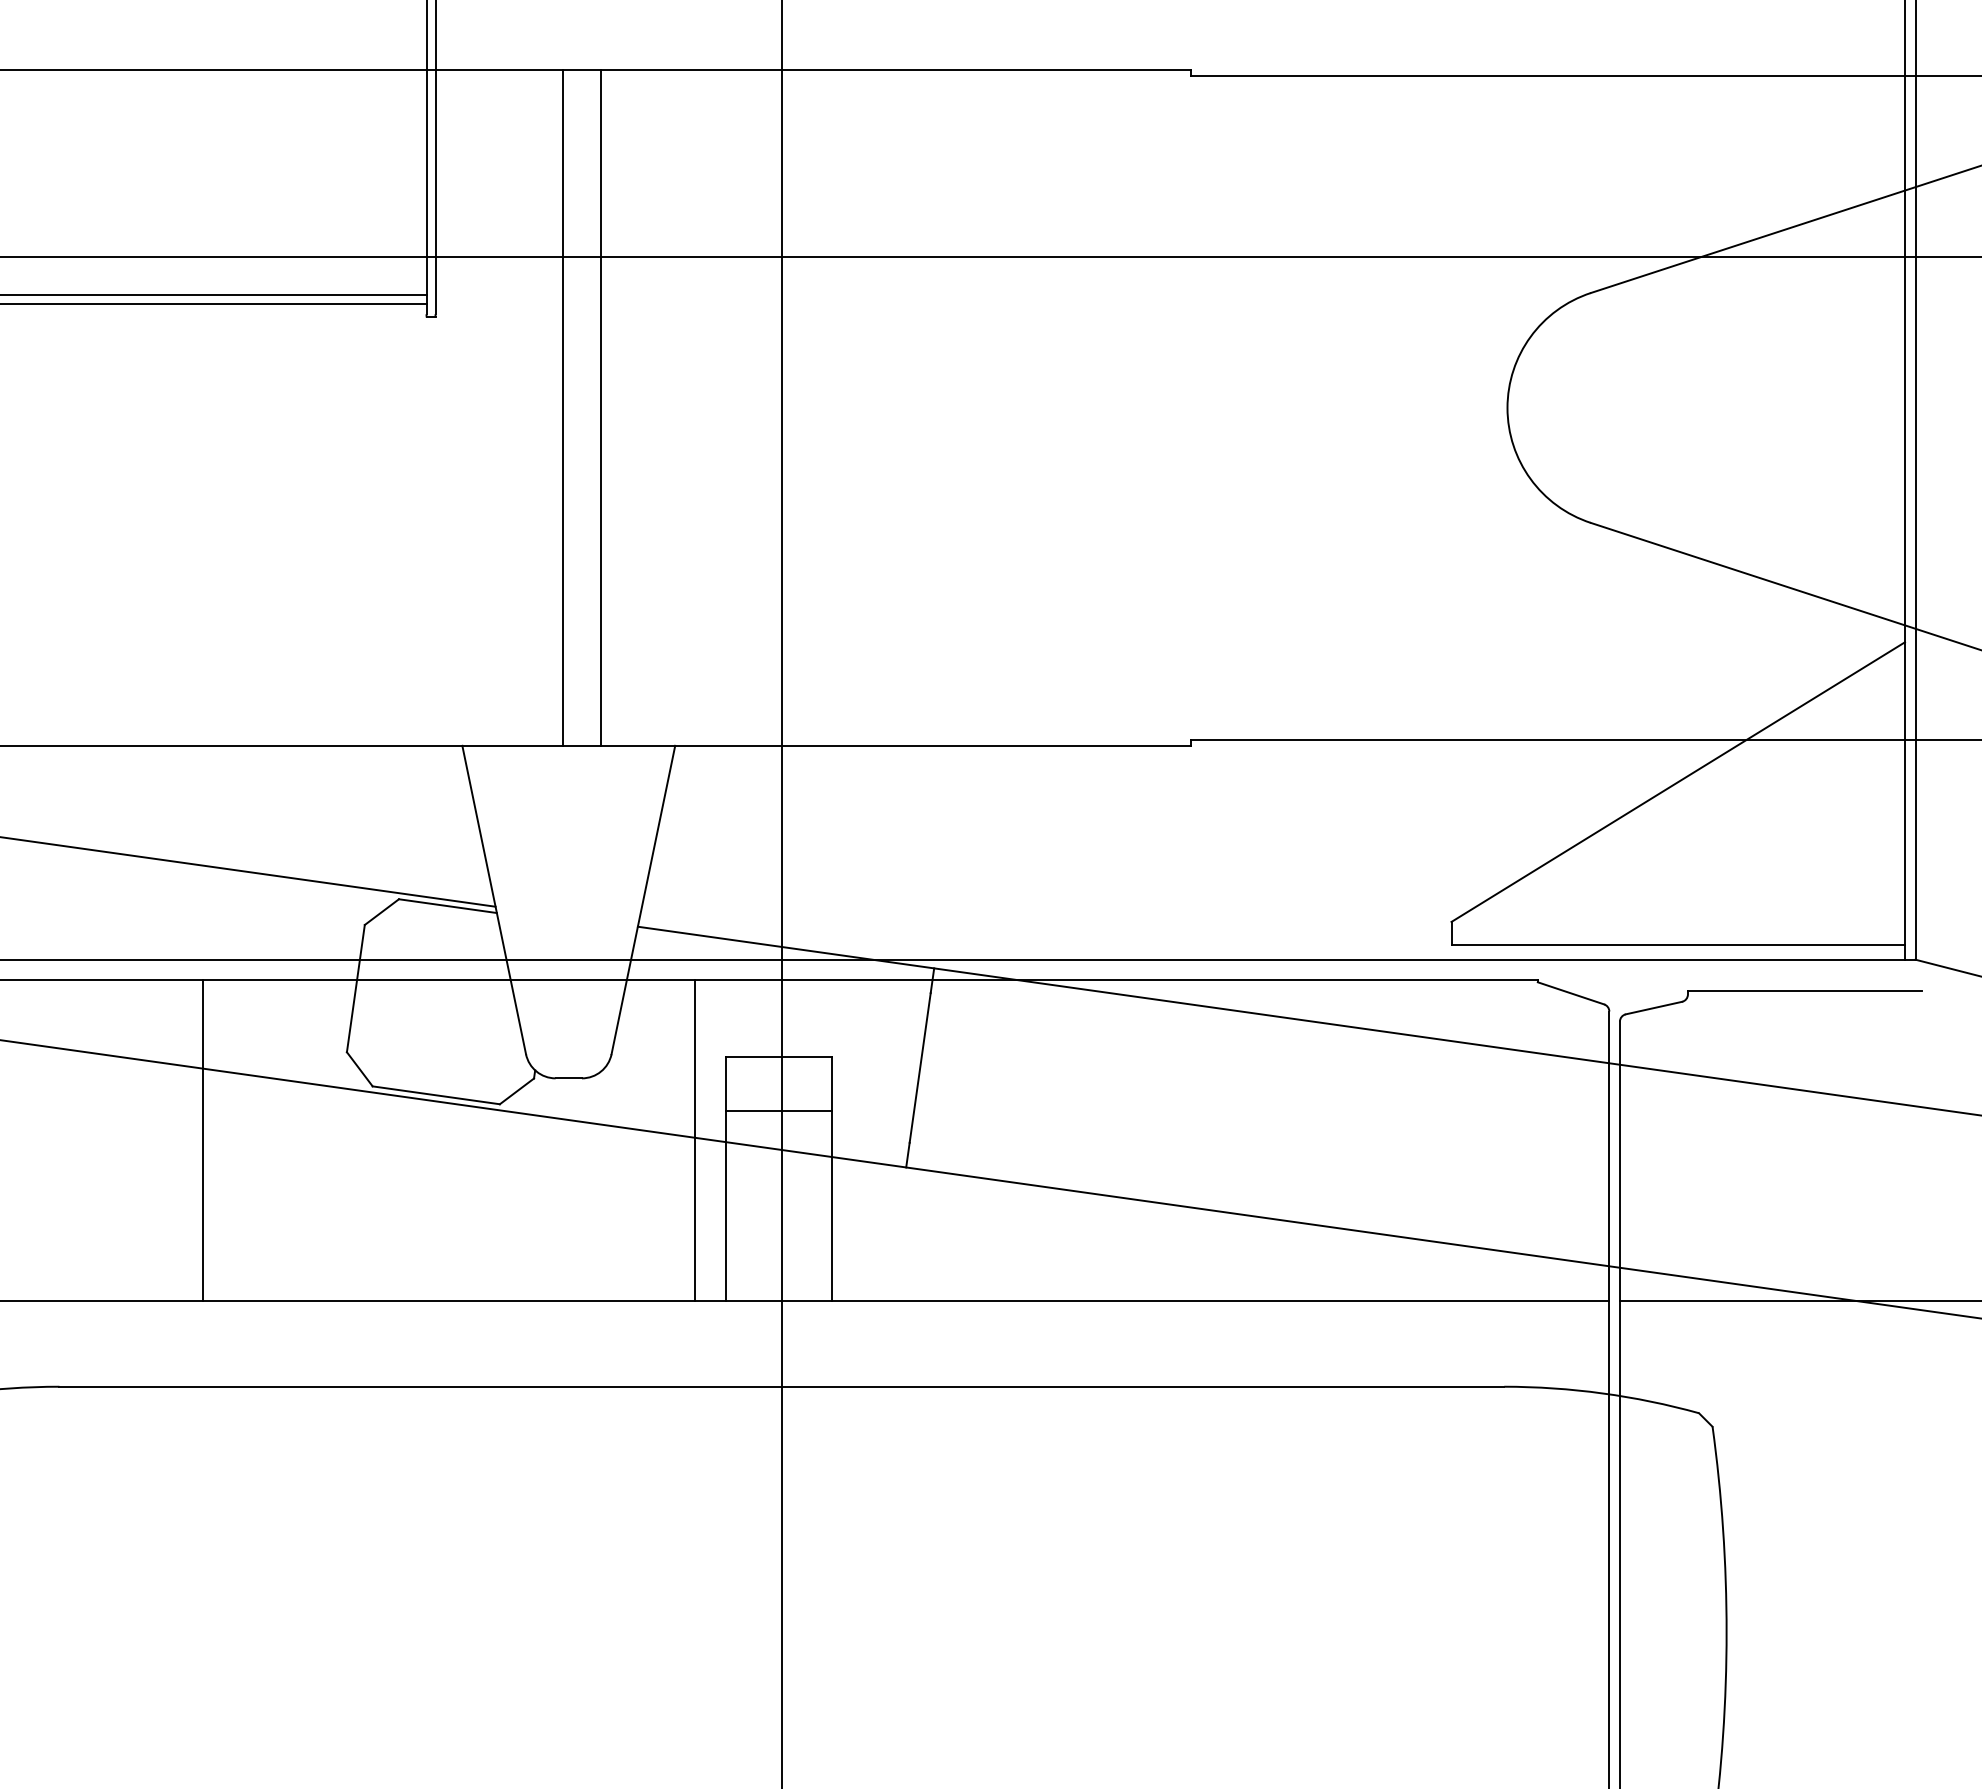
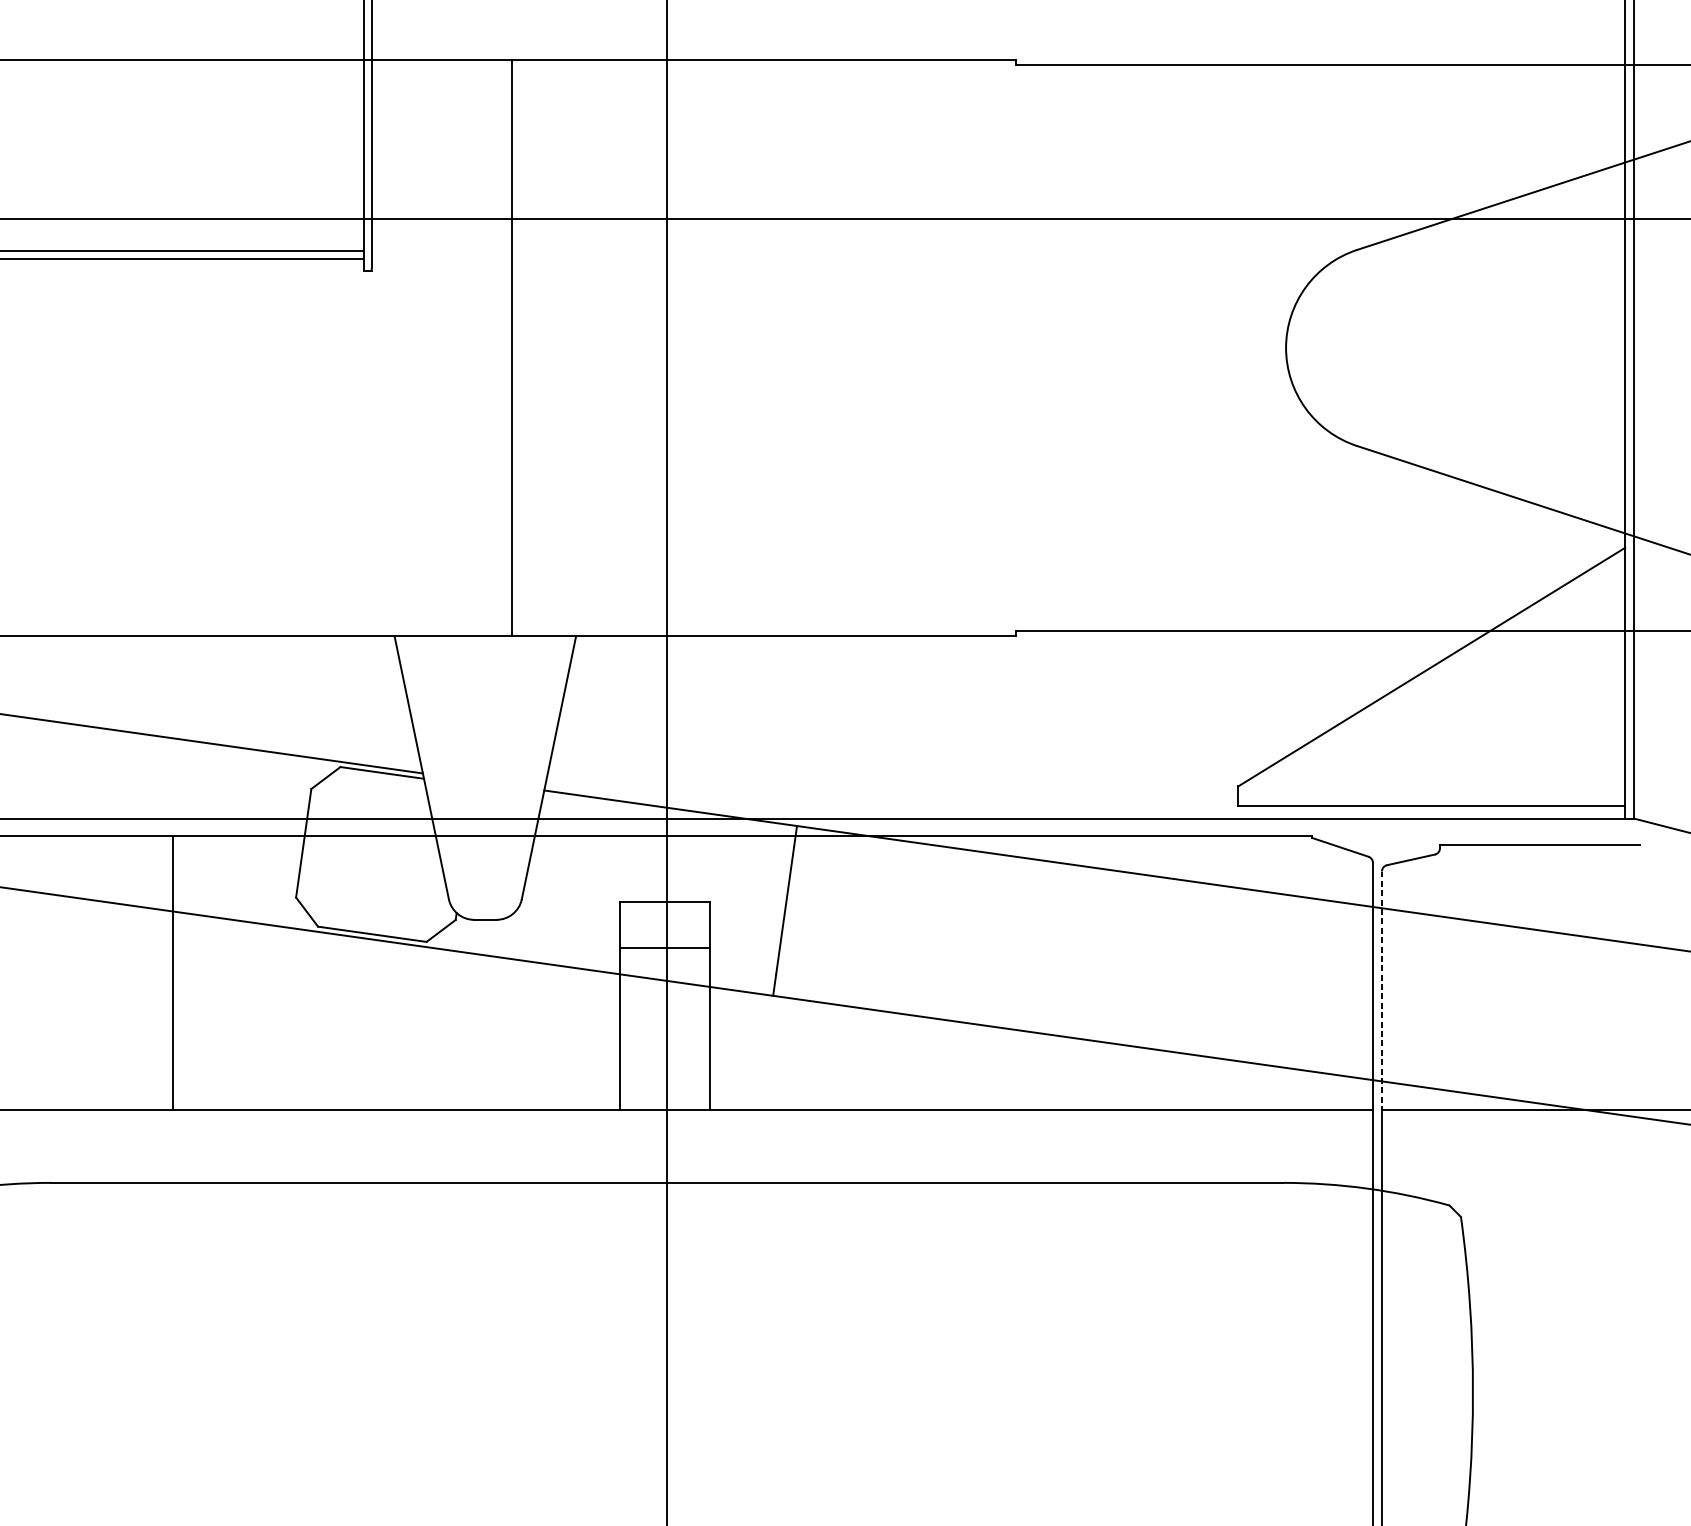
line: (562, 407) -> (479, 347), removed
line: (694, 1139) -> (592, 971), removed
line: (1619, 1161) -> (1381, 990), solid -> dashed

